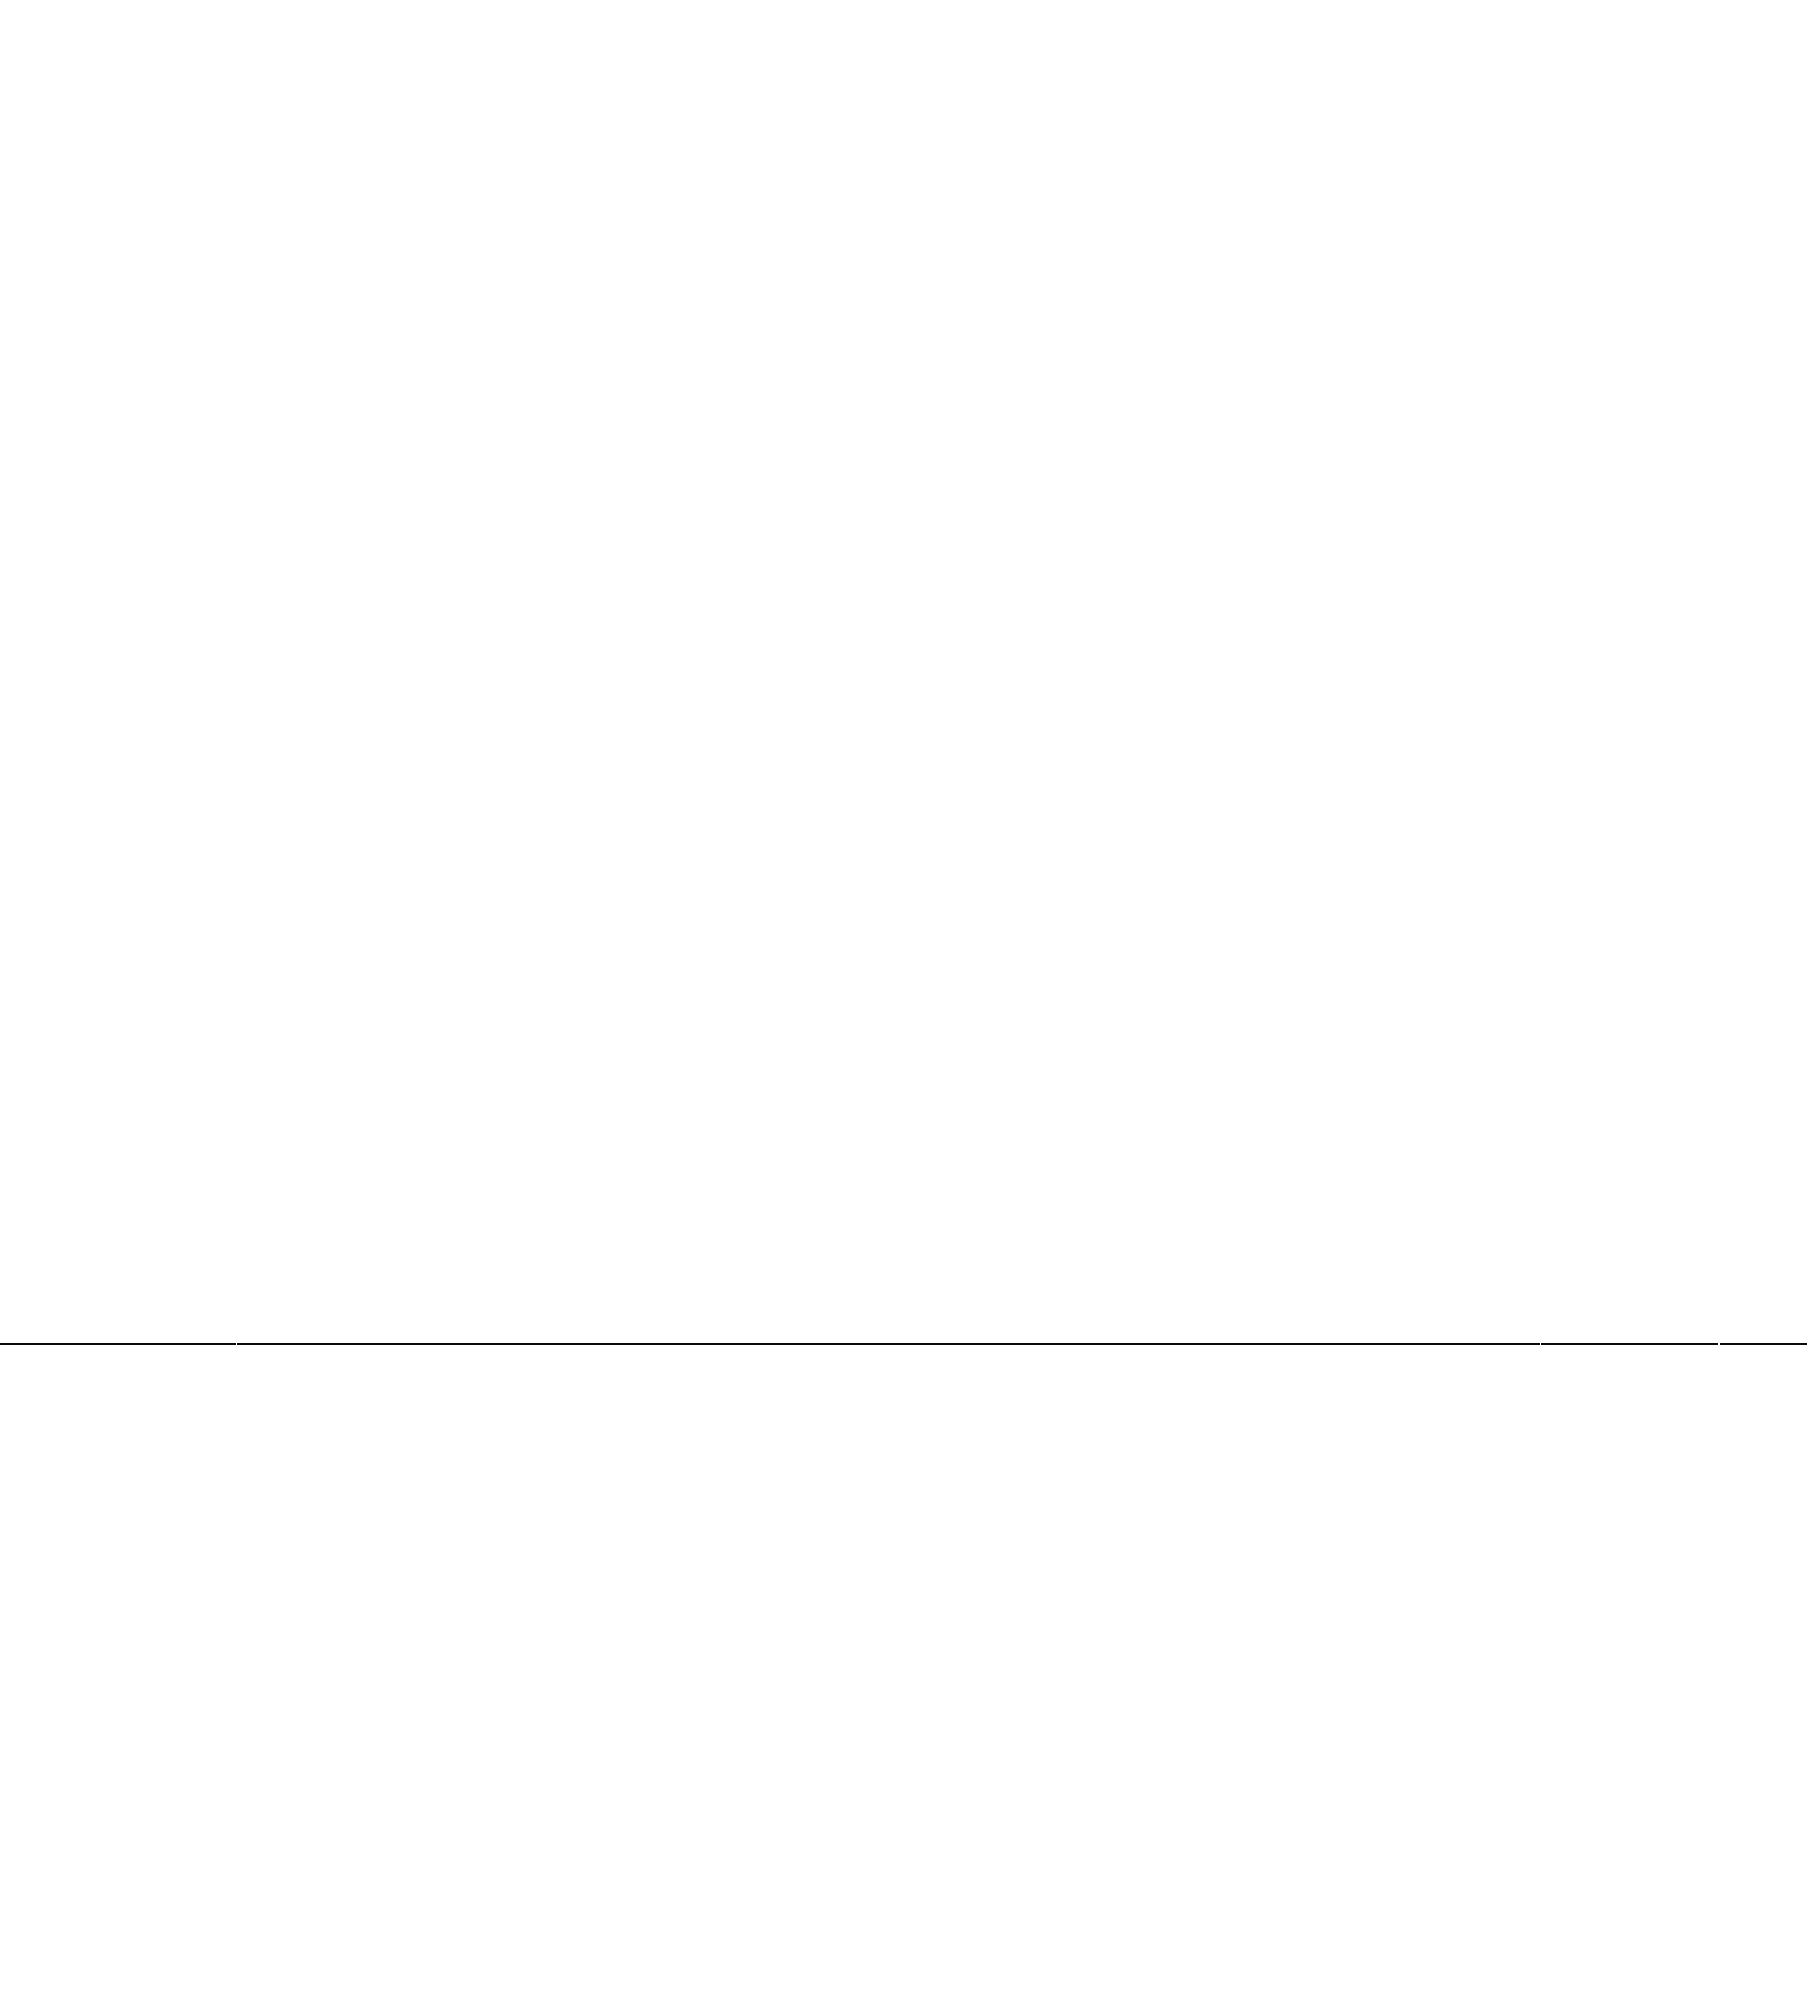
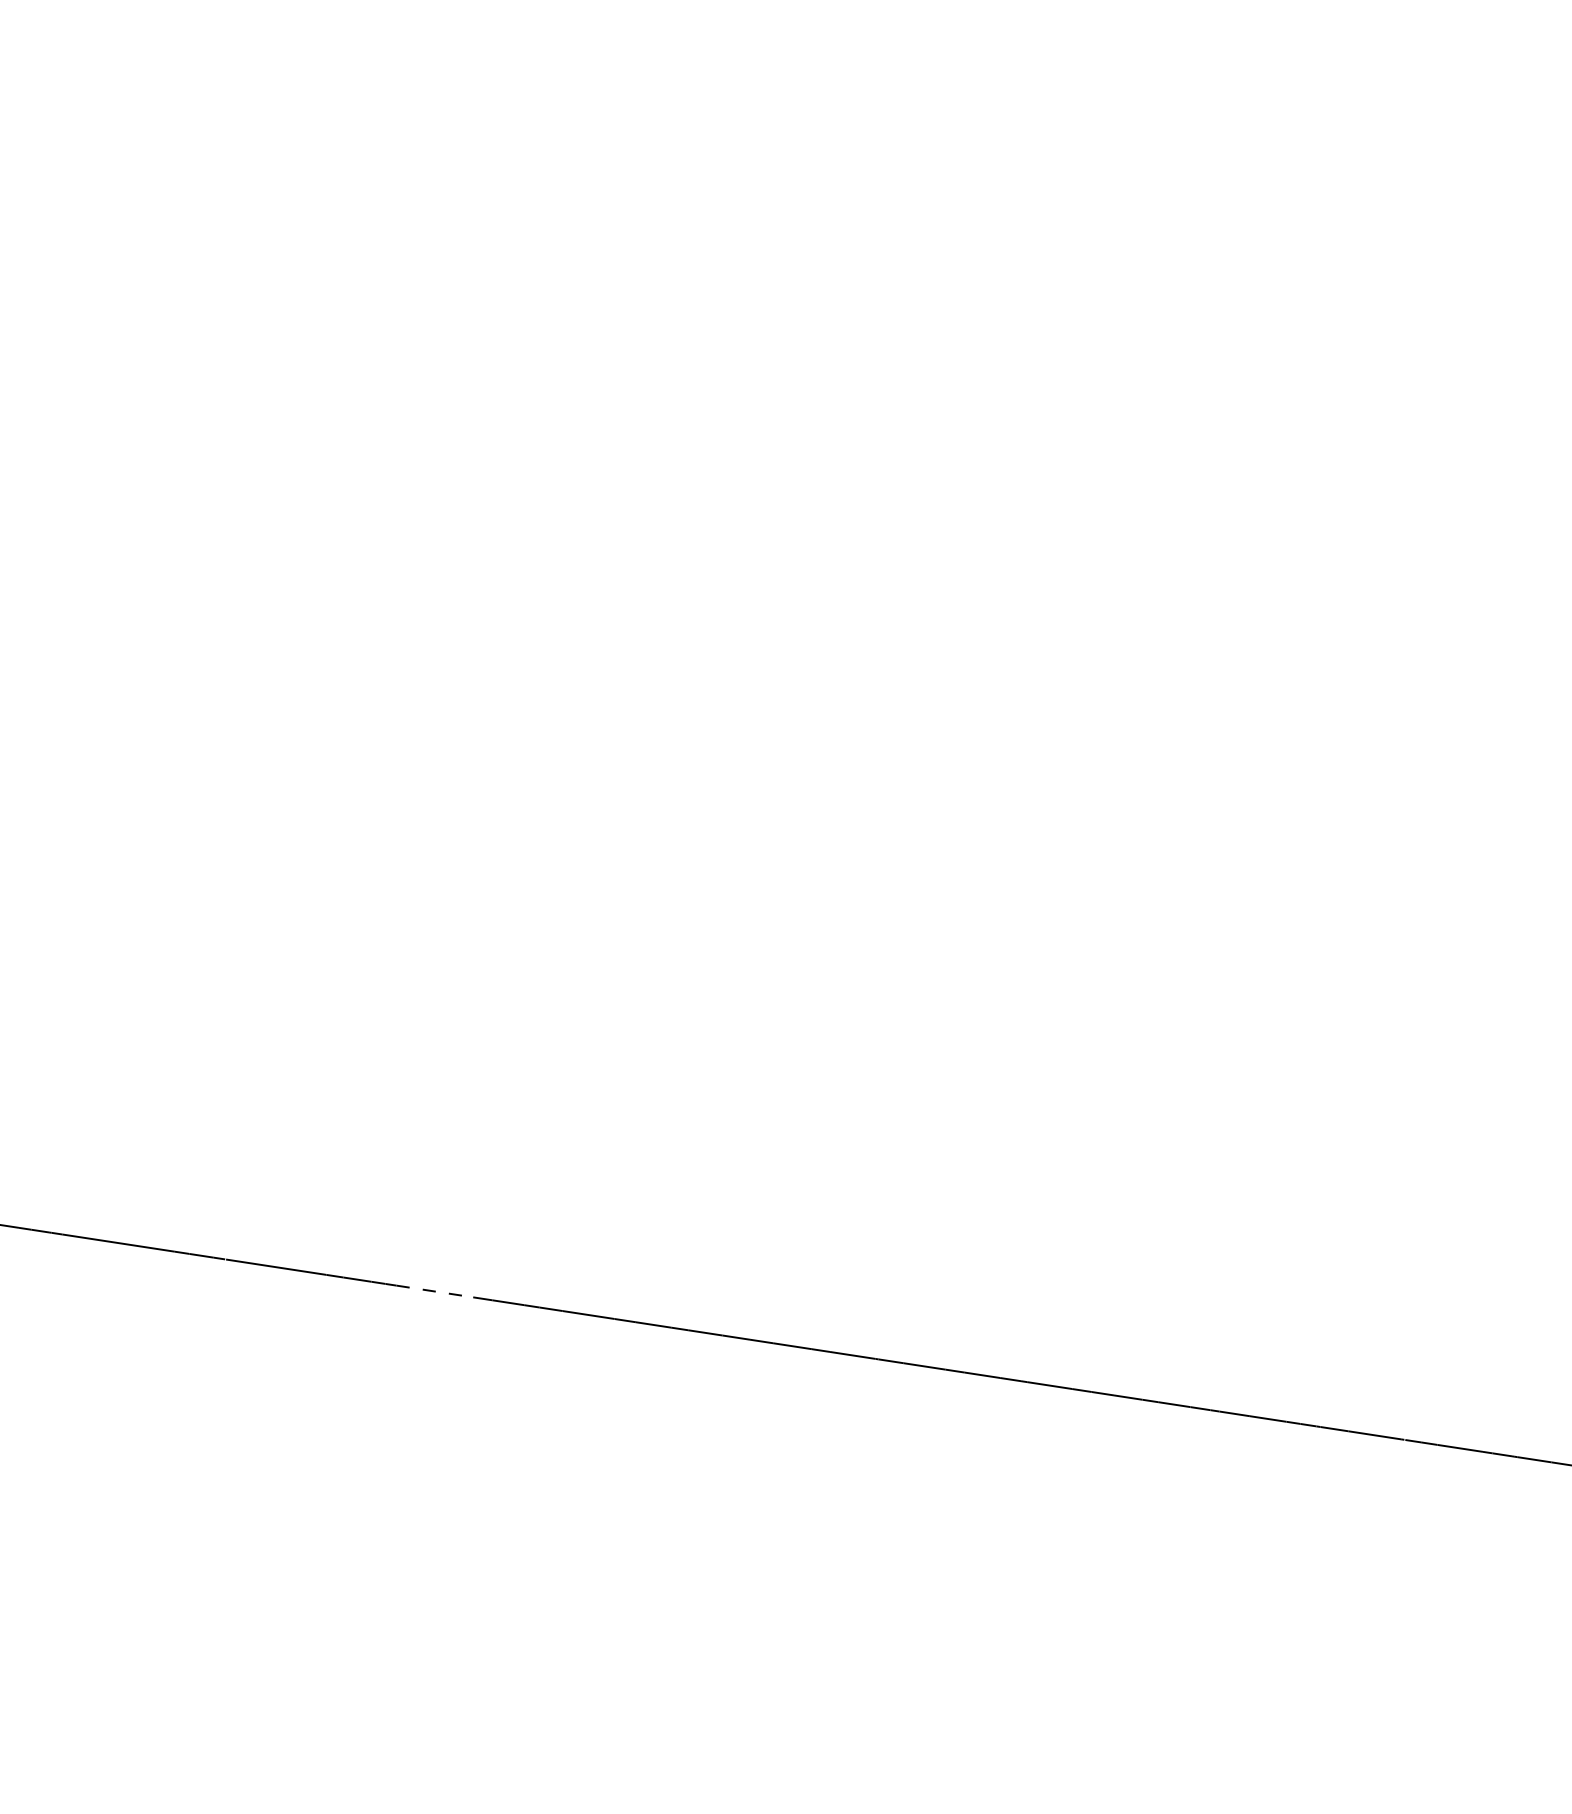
line: (429, 1343) -> (435, 1291), solid -> dashed

